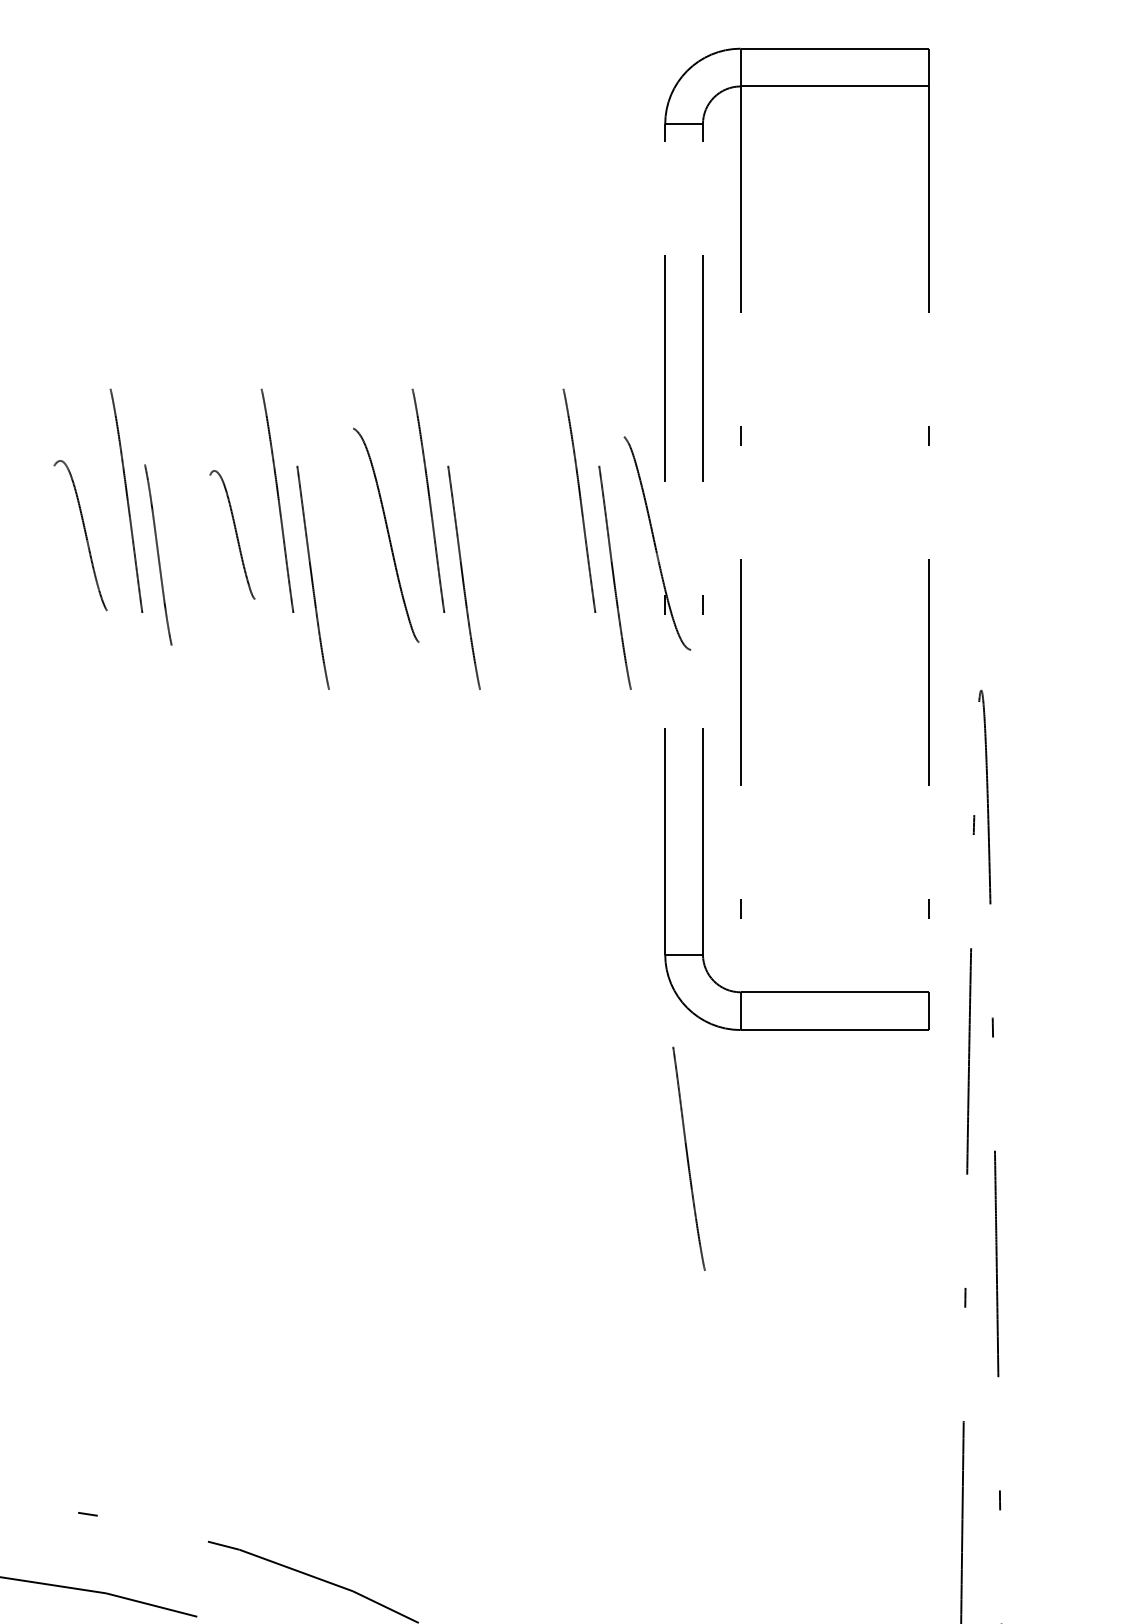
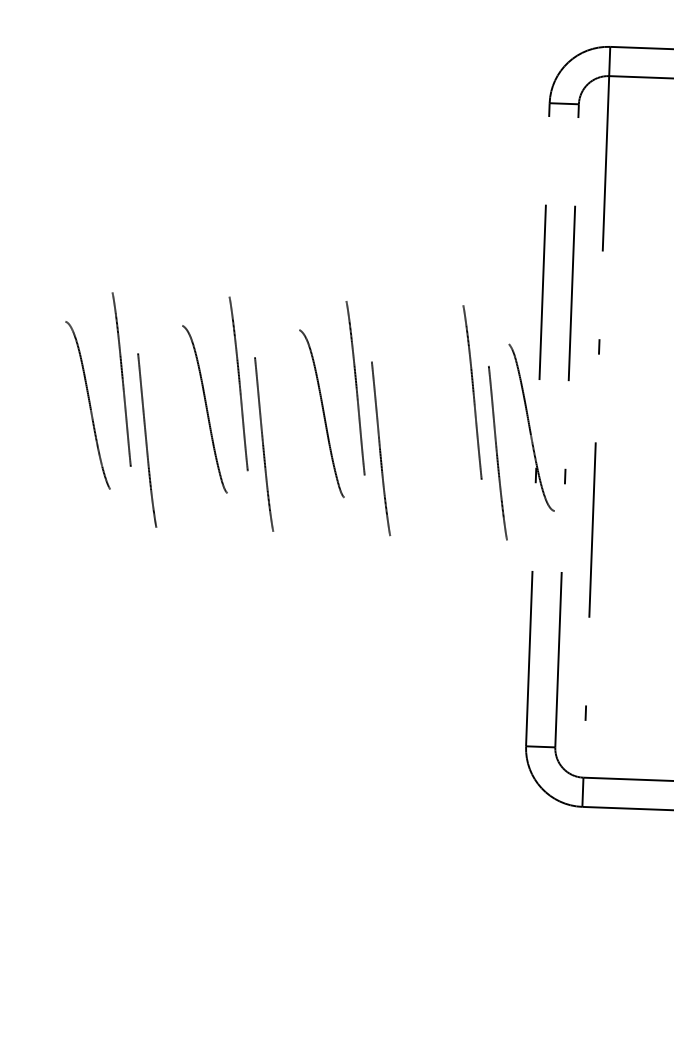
part: (235, 534) -> (205, 408), size x1.67
part: (84, 535) -> (88, 405), size x1.43
part: (161, 578) -> (146, 440), size x1.67
part: (688, 1158) -> (538, 904), removed

